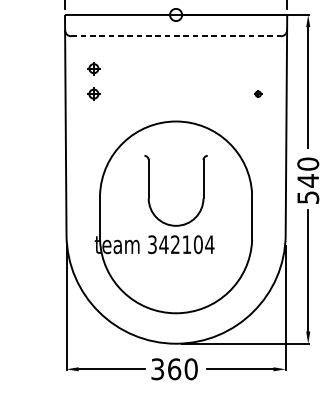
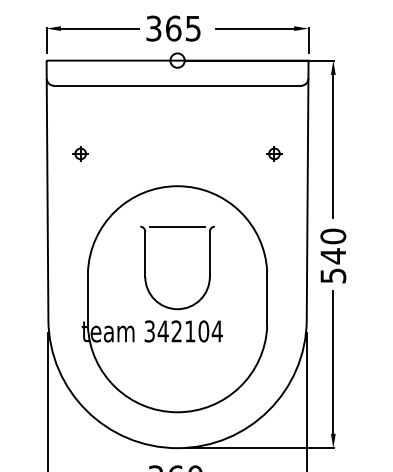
line: (176, 36) -> (177, 85), dashed -> solid
part: (93, 68) -> (80, 123), removed
part: (258, 93) -> (274, 153), size x1.67
line: (176, 155) -> (177, 226), added

